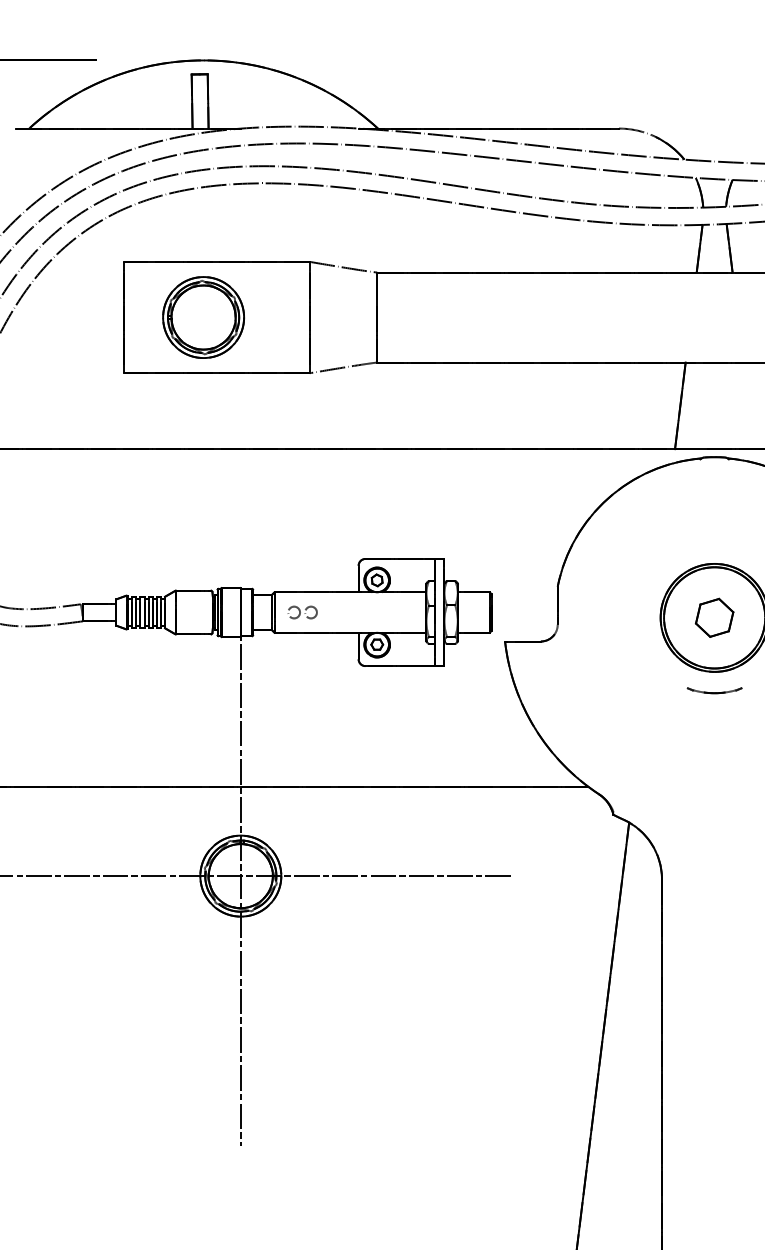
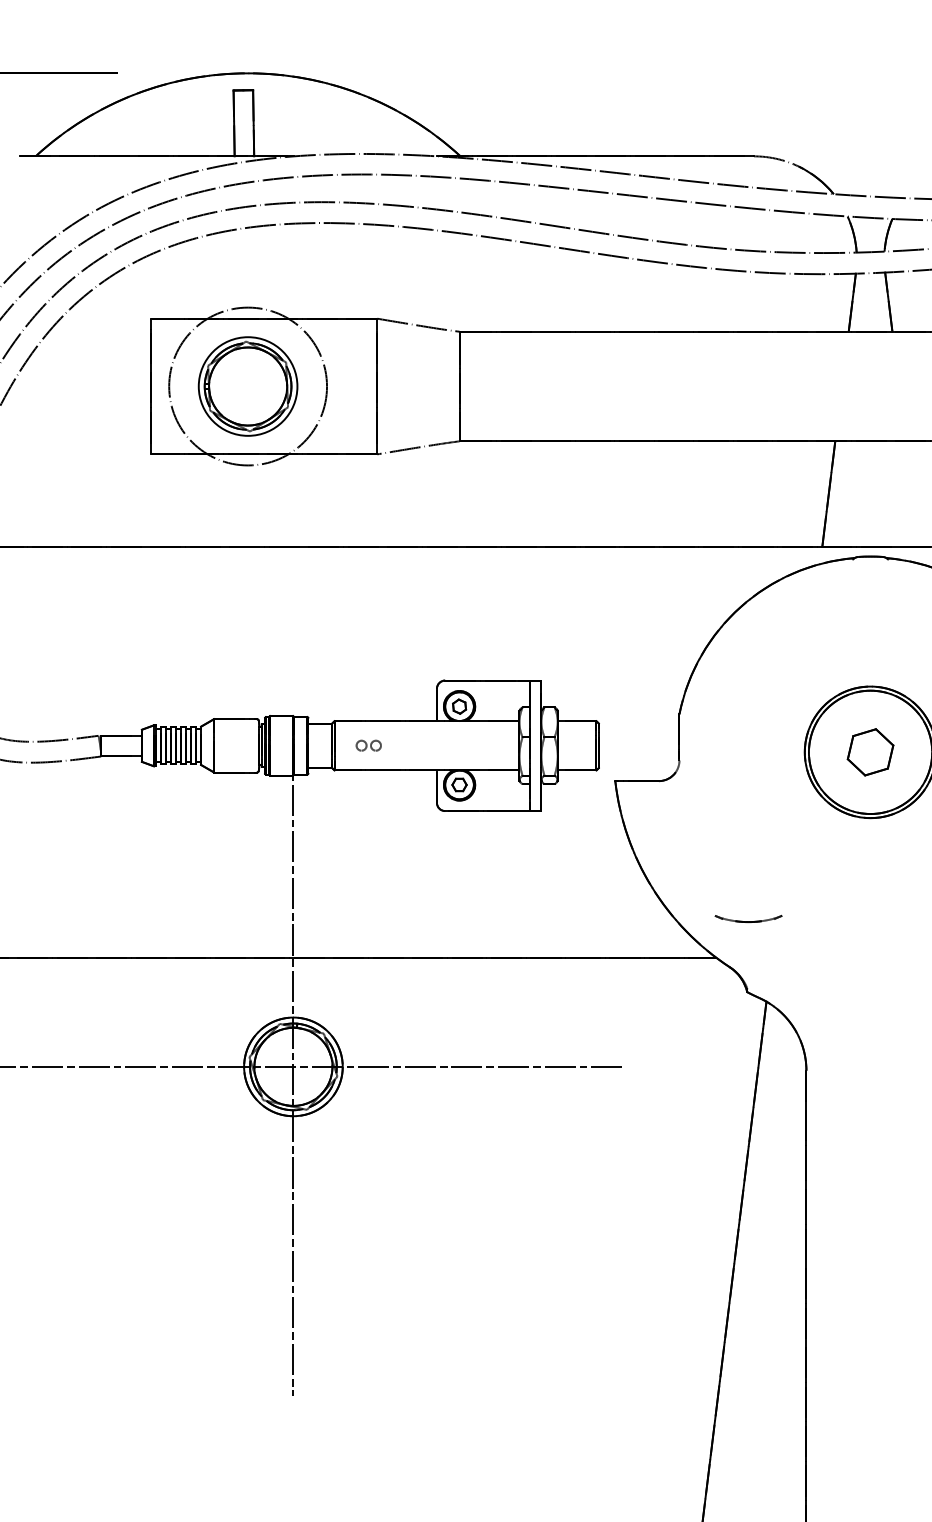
circle: (203, 317) -> (247, 386), size x1.6
part: (302, 612) -> (368, 745), size x0.7
part: (714, 690) -> (748, 918), moved

